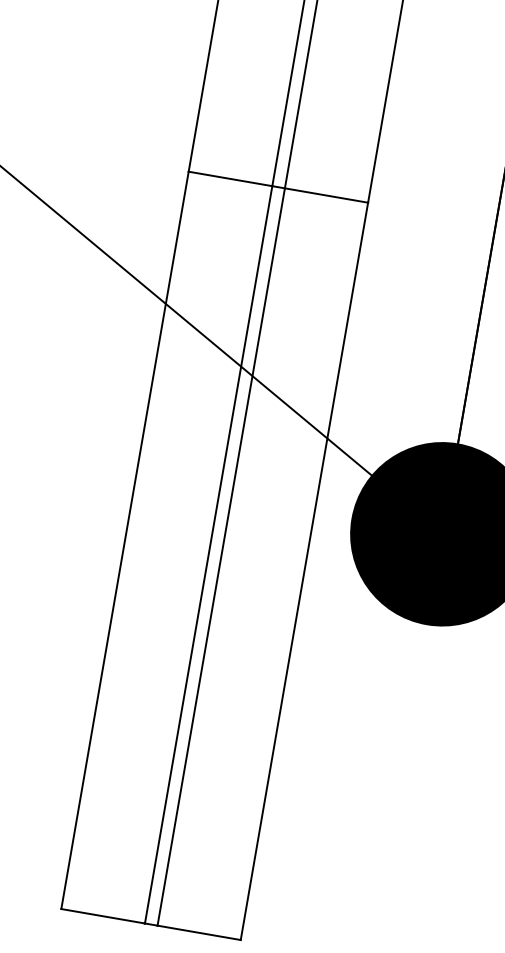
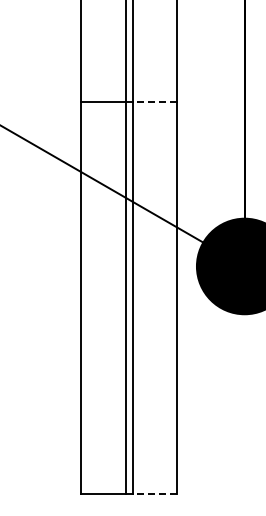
line: (326, 194) -> (154, 101), solid -> dashed
line: (198, 932) -> (154, 493), solid -> dashed

